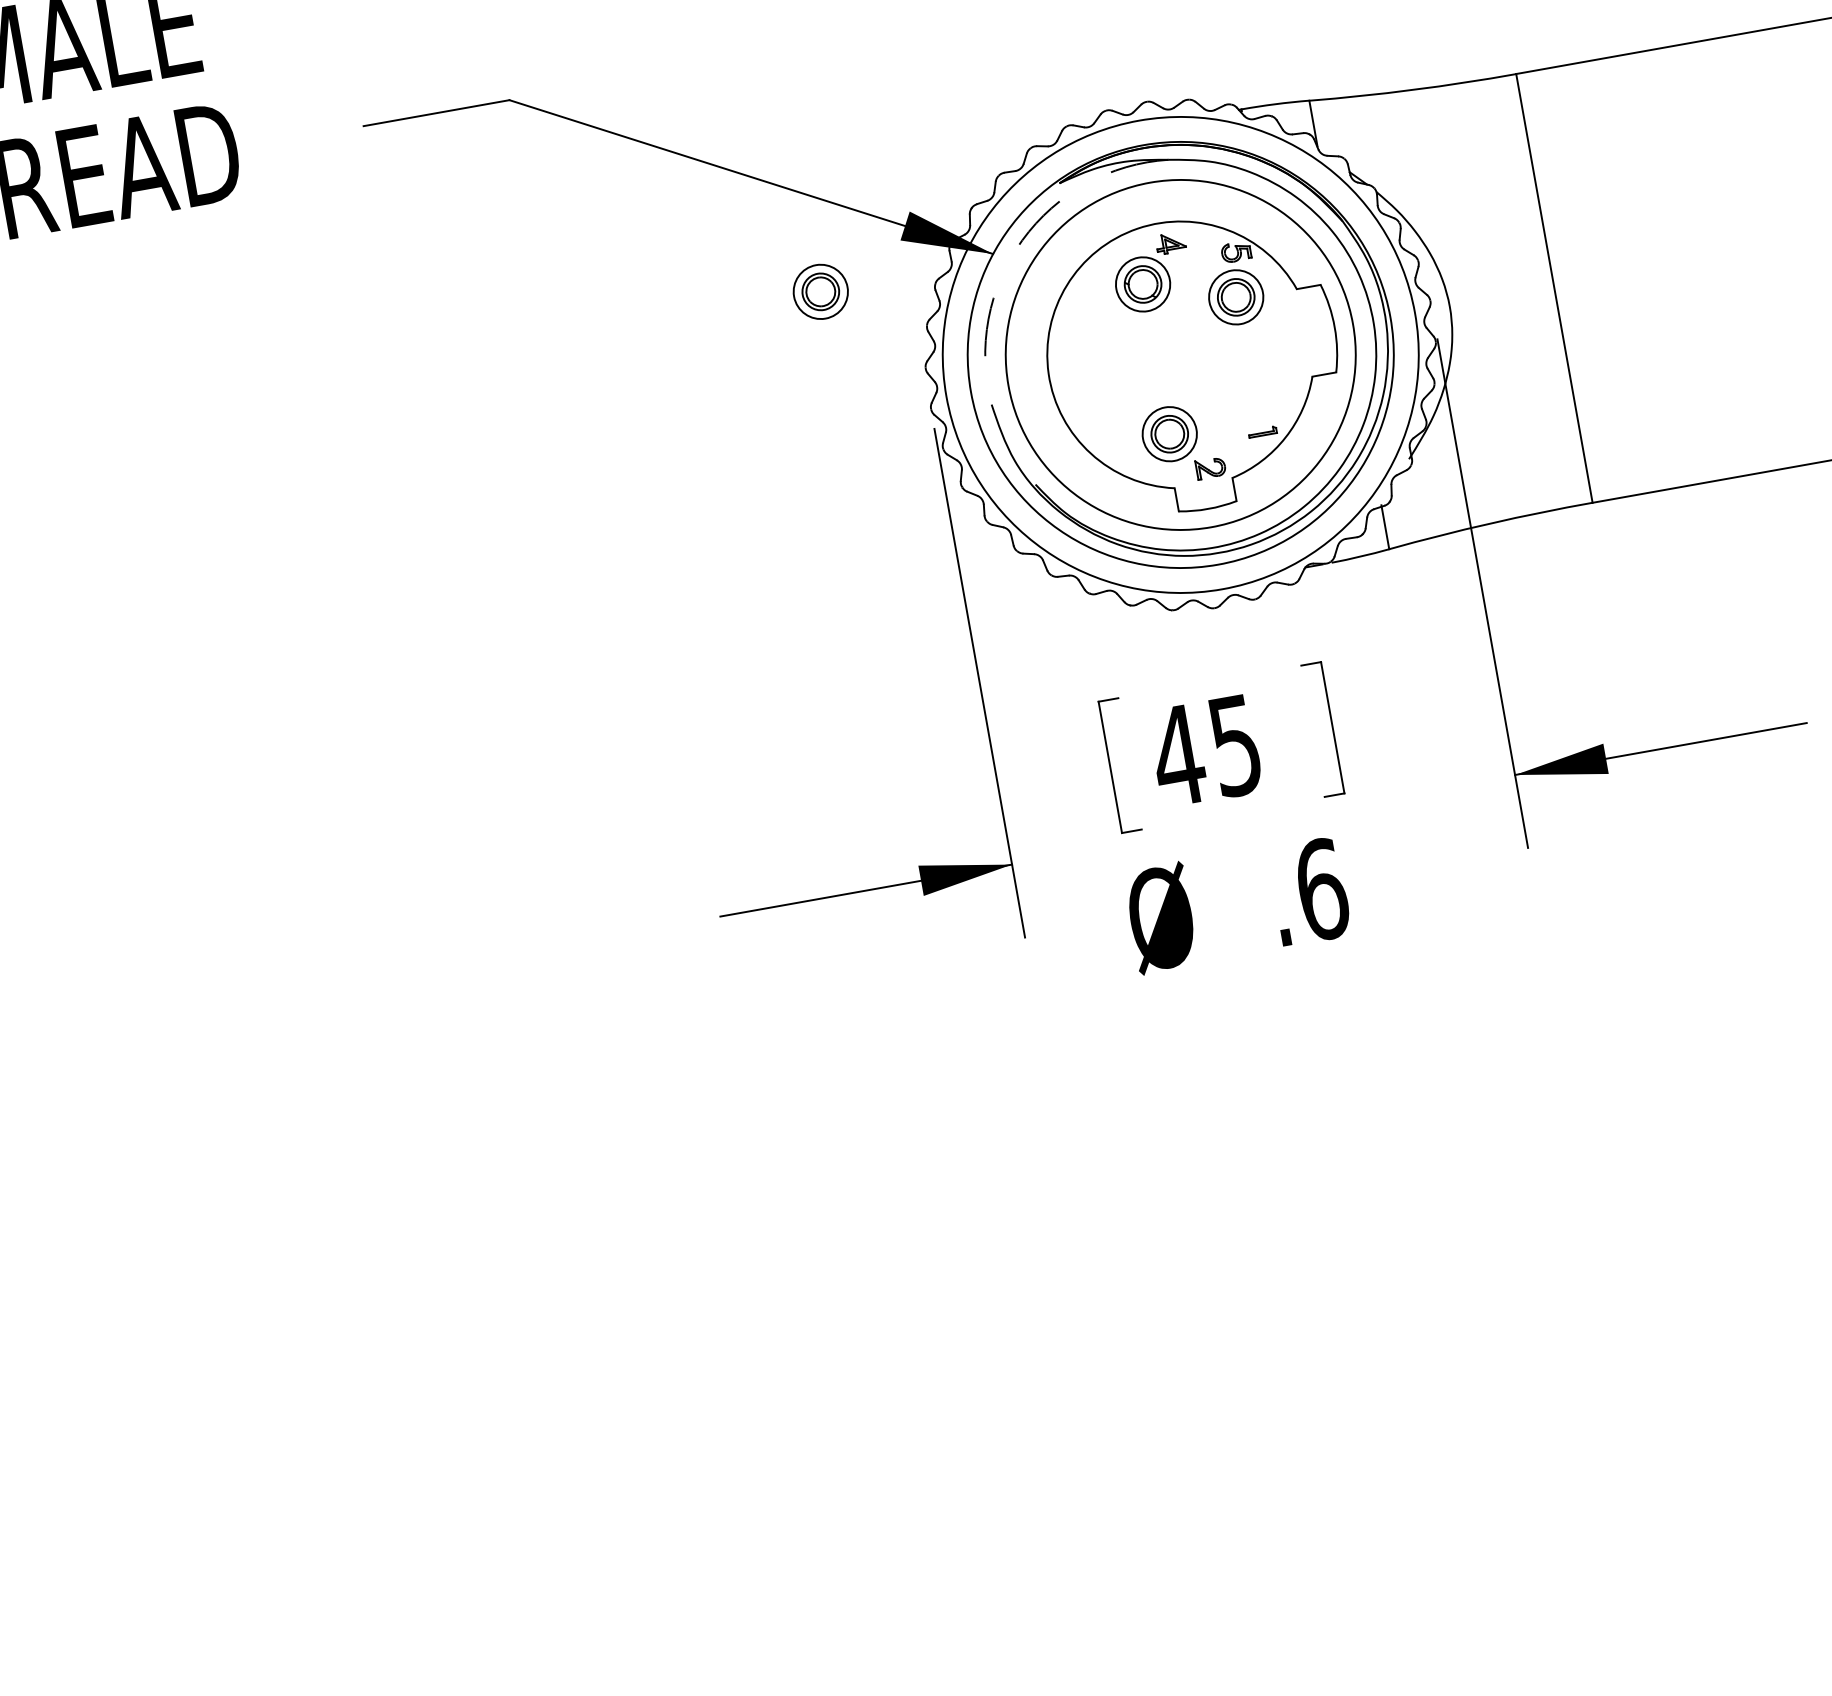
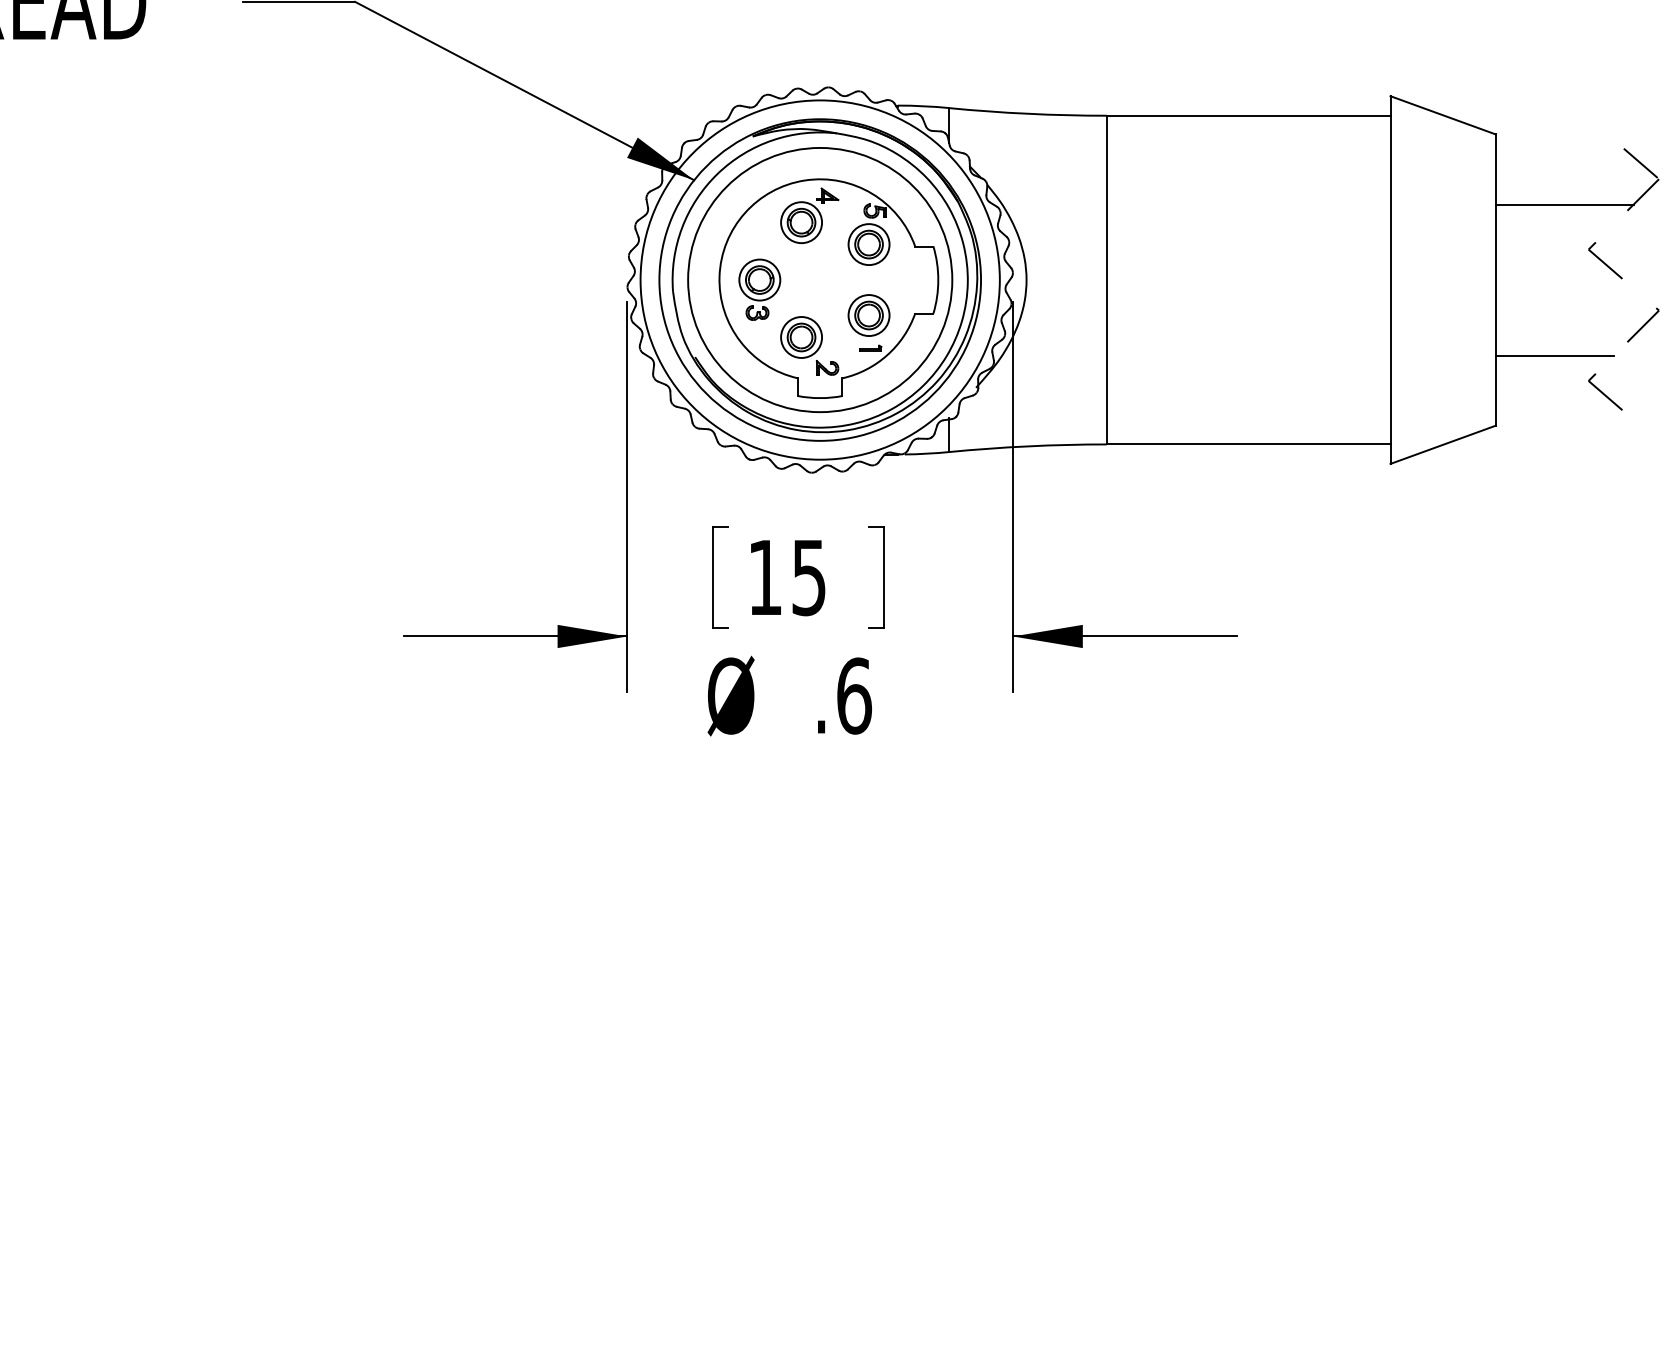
arc: (1022, 239) -> (717, 173), dashed -> solid
part: (820, 291) -> (868, 315), moved
part: (1103, 381) -> (759, 289), added
text: (1177, 755) -> (764, 577), 45 -> 15

